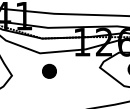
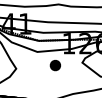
part: (48, 71) -> (54, 65), moved

